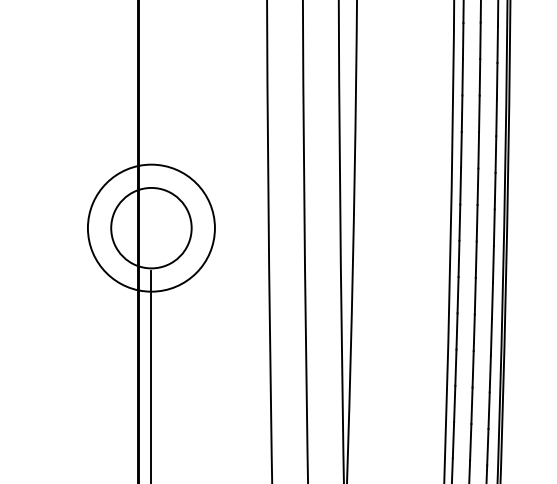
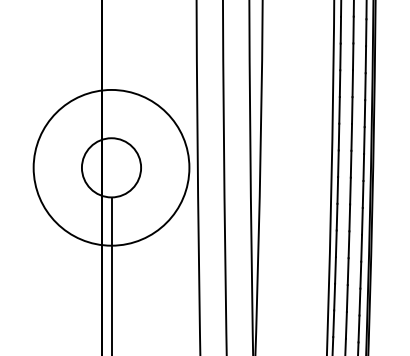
circle: (151, 227) -> (111, 167), size x1.67

